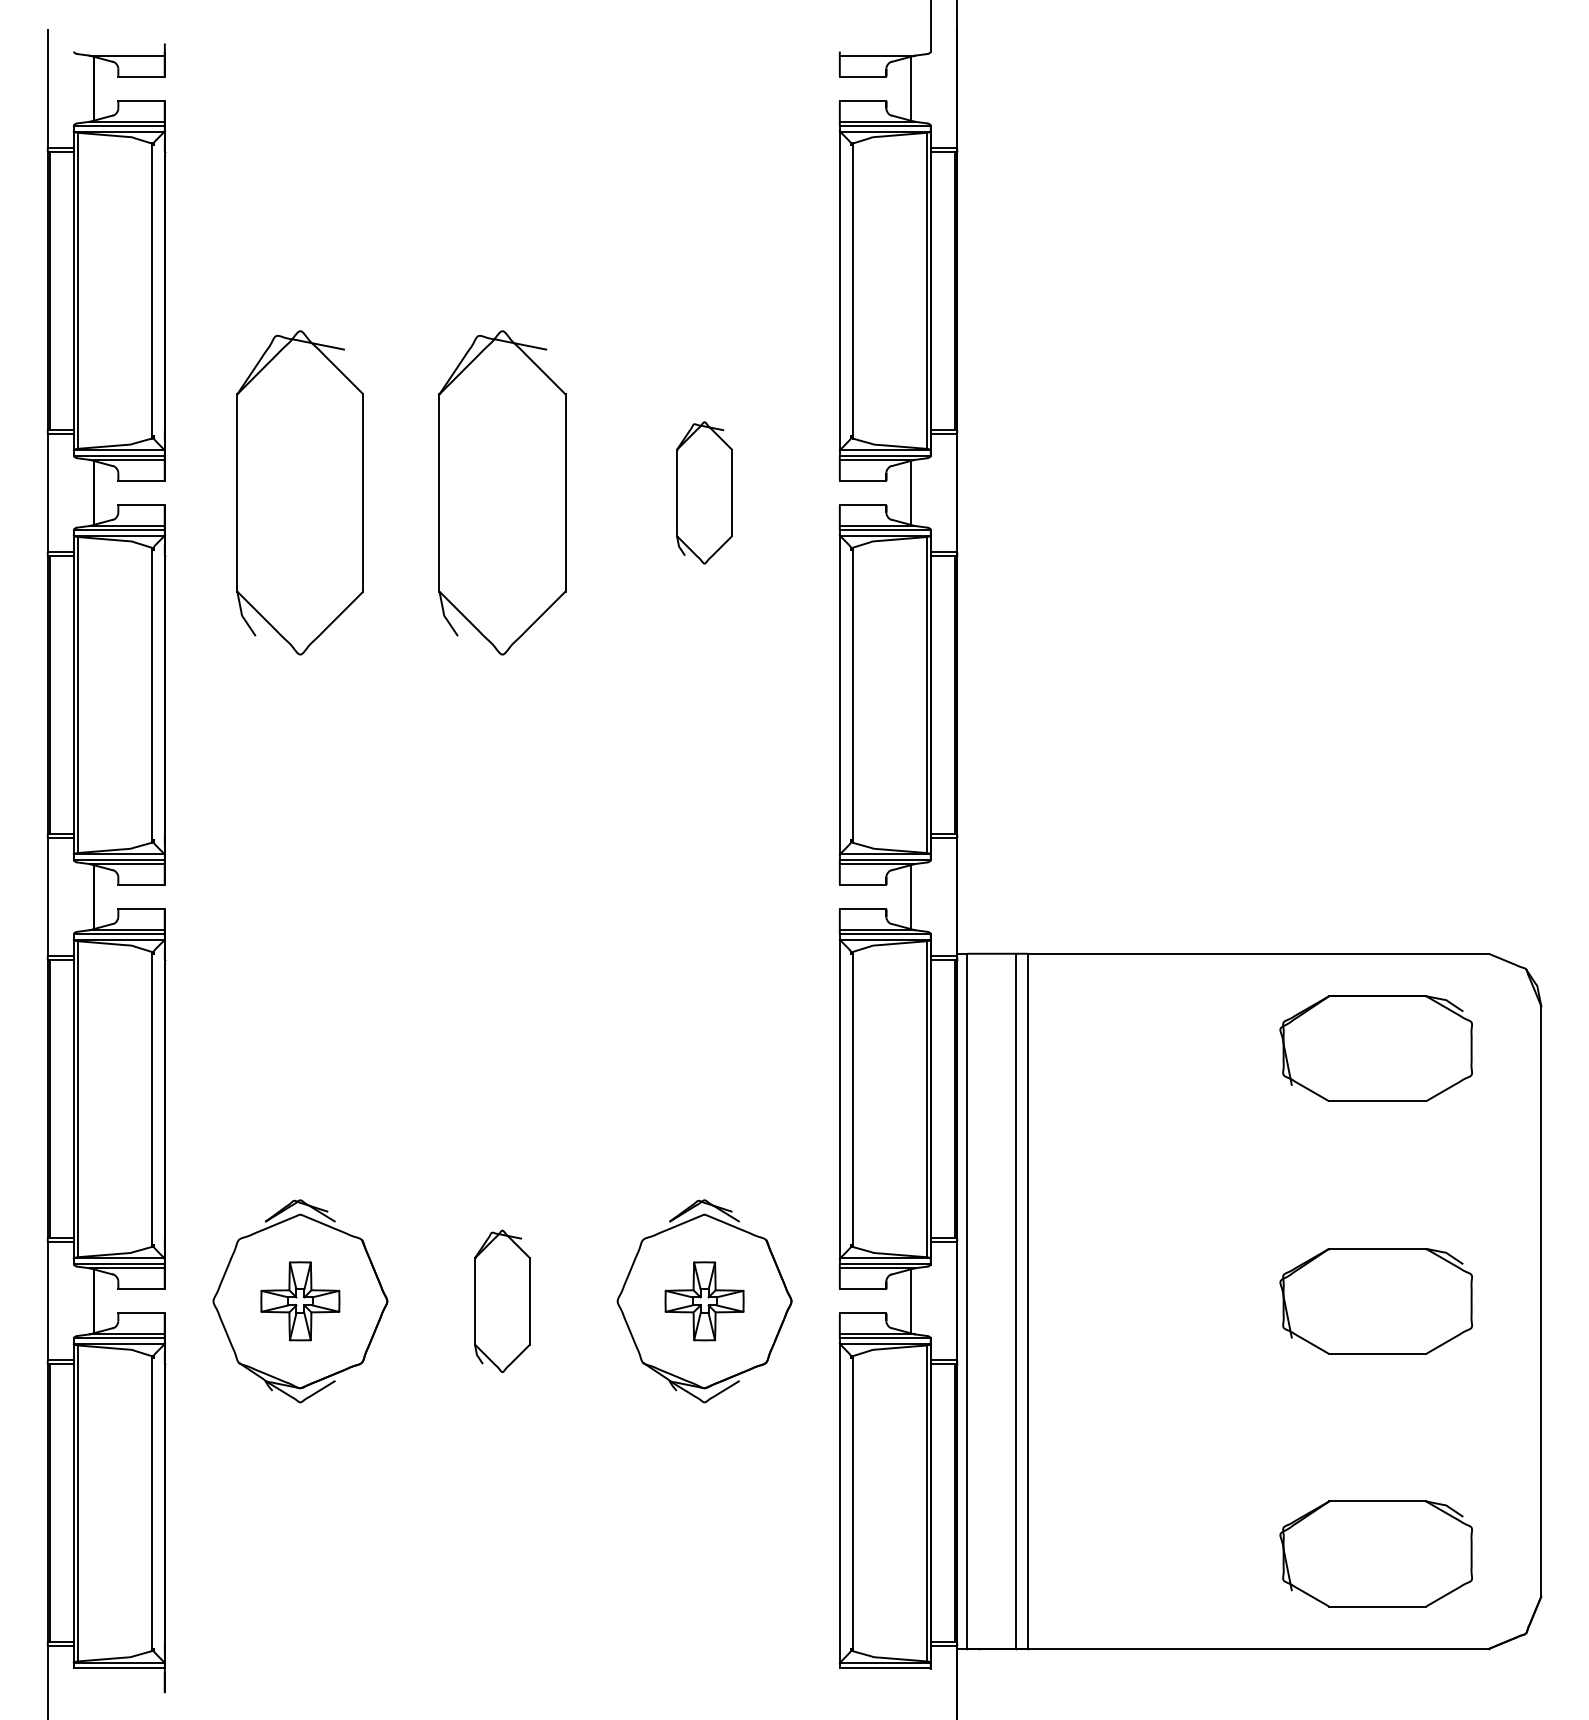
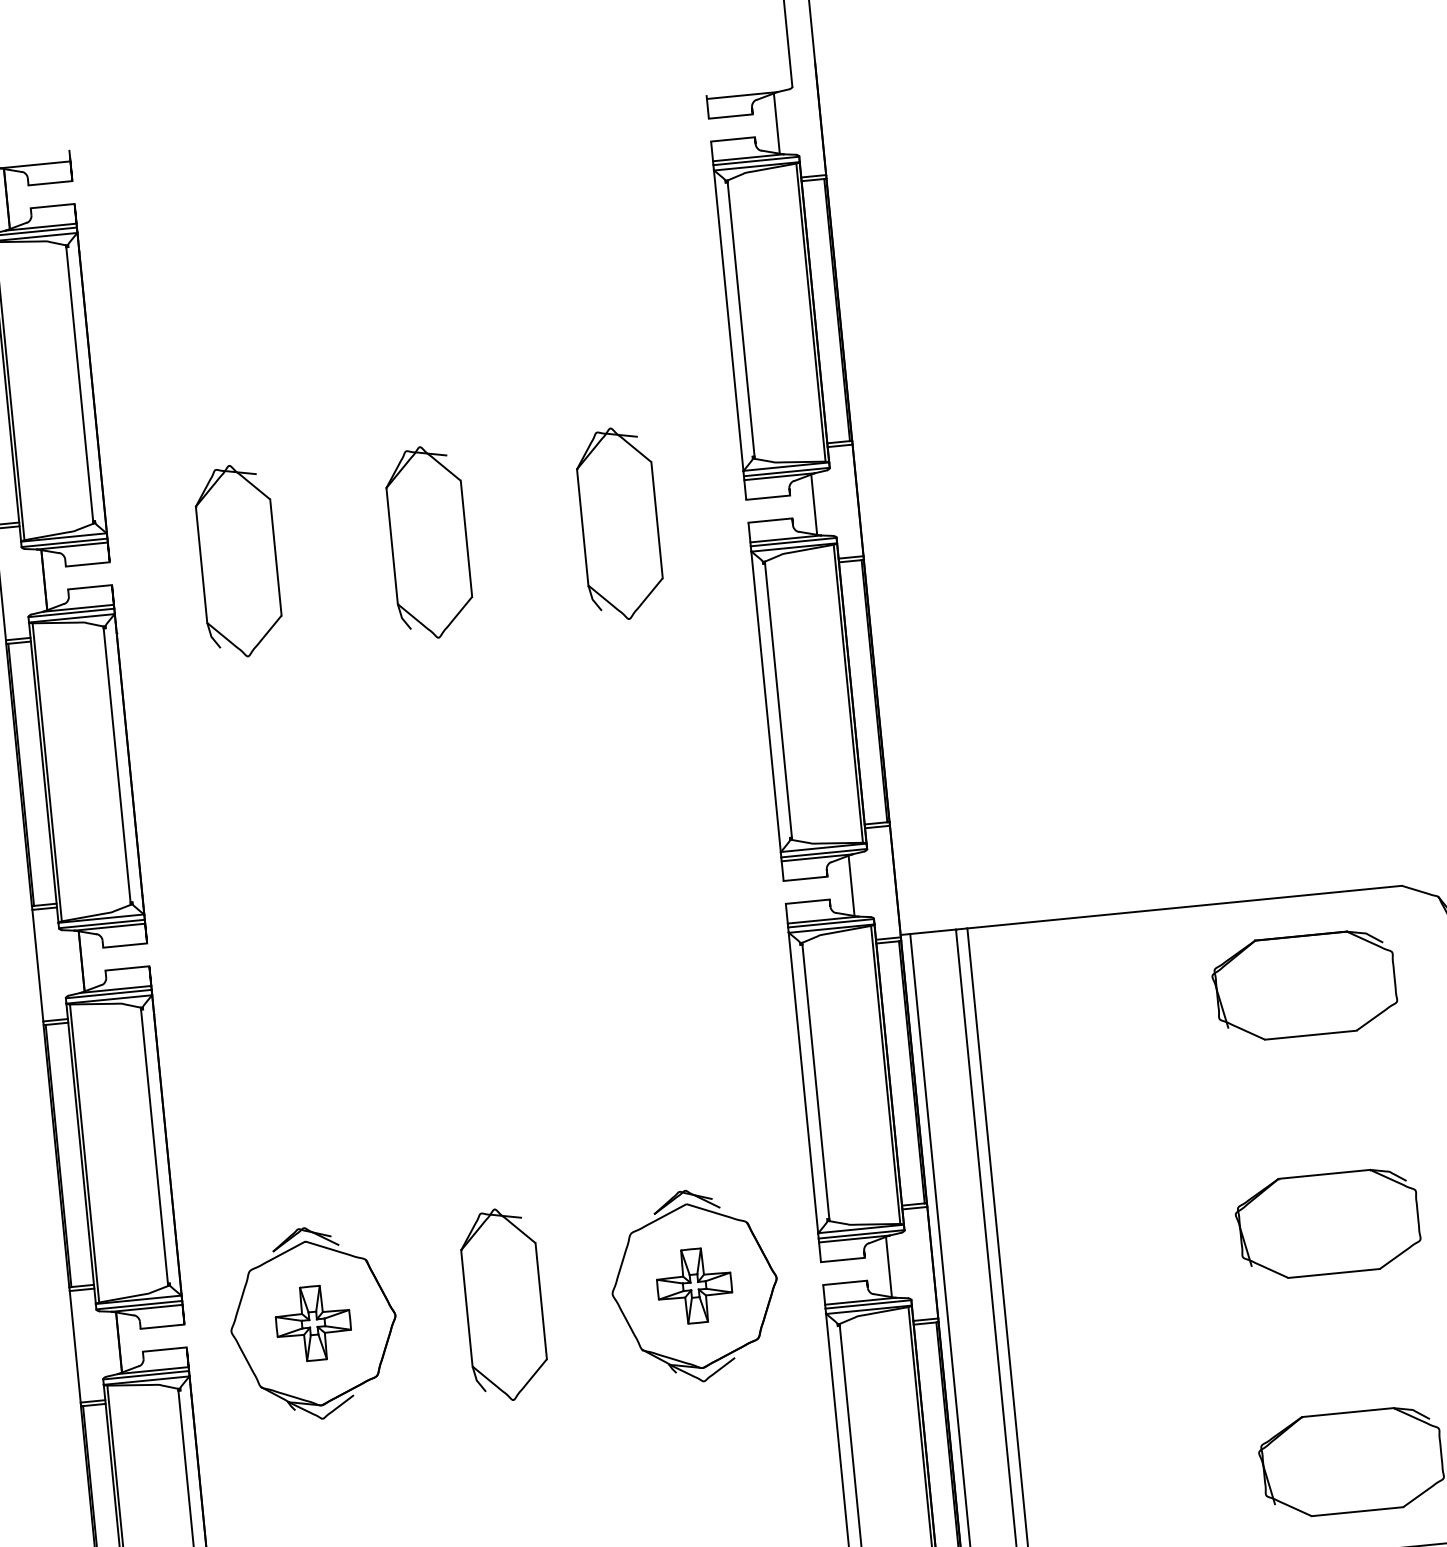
part: (300, 492) -> (238, 560), size x0.62
part: (502, 492) -> (429, 542), size x0.62
part: (704, 492) -> (619, 523), size x1.43
part: (502, 1301) -> (504, 1304), size x1.43

